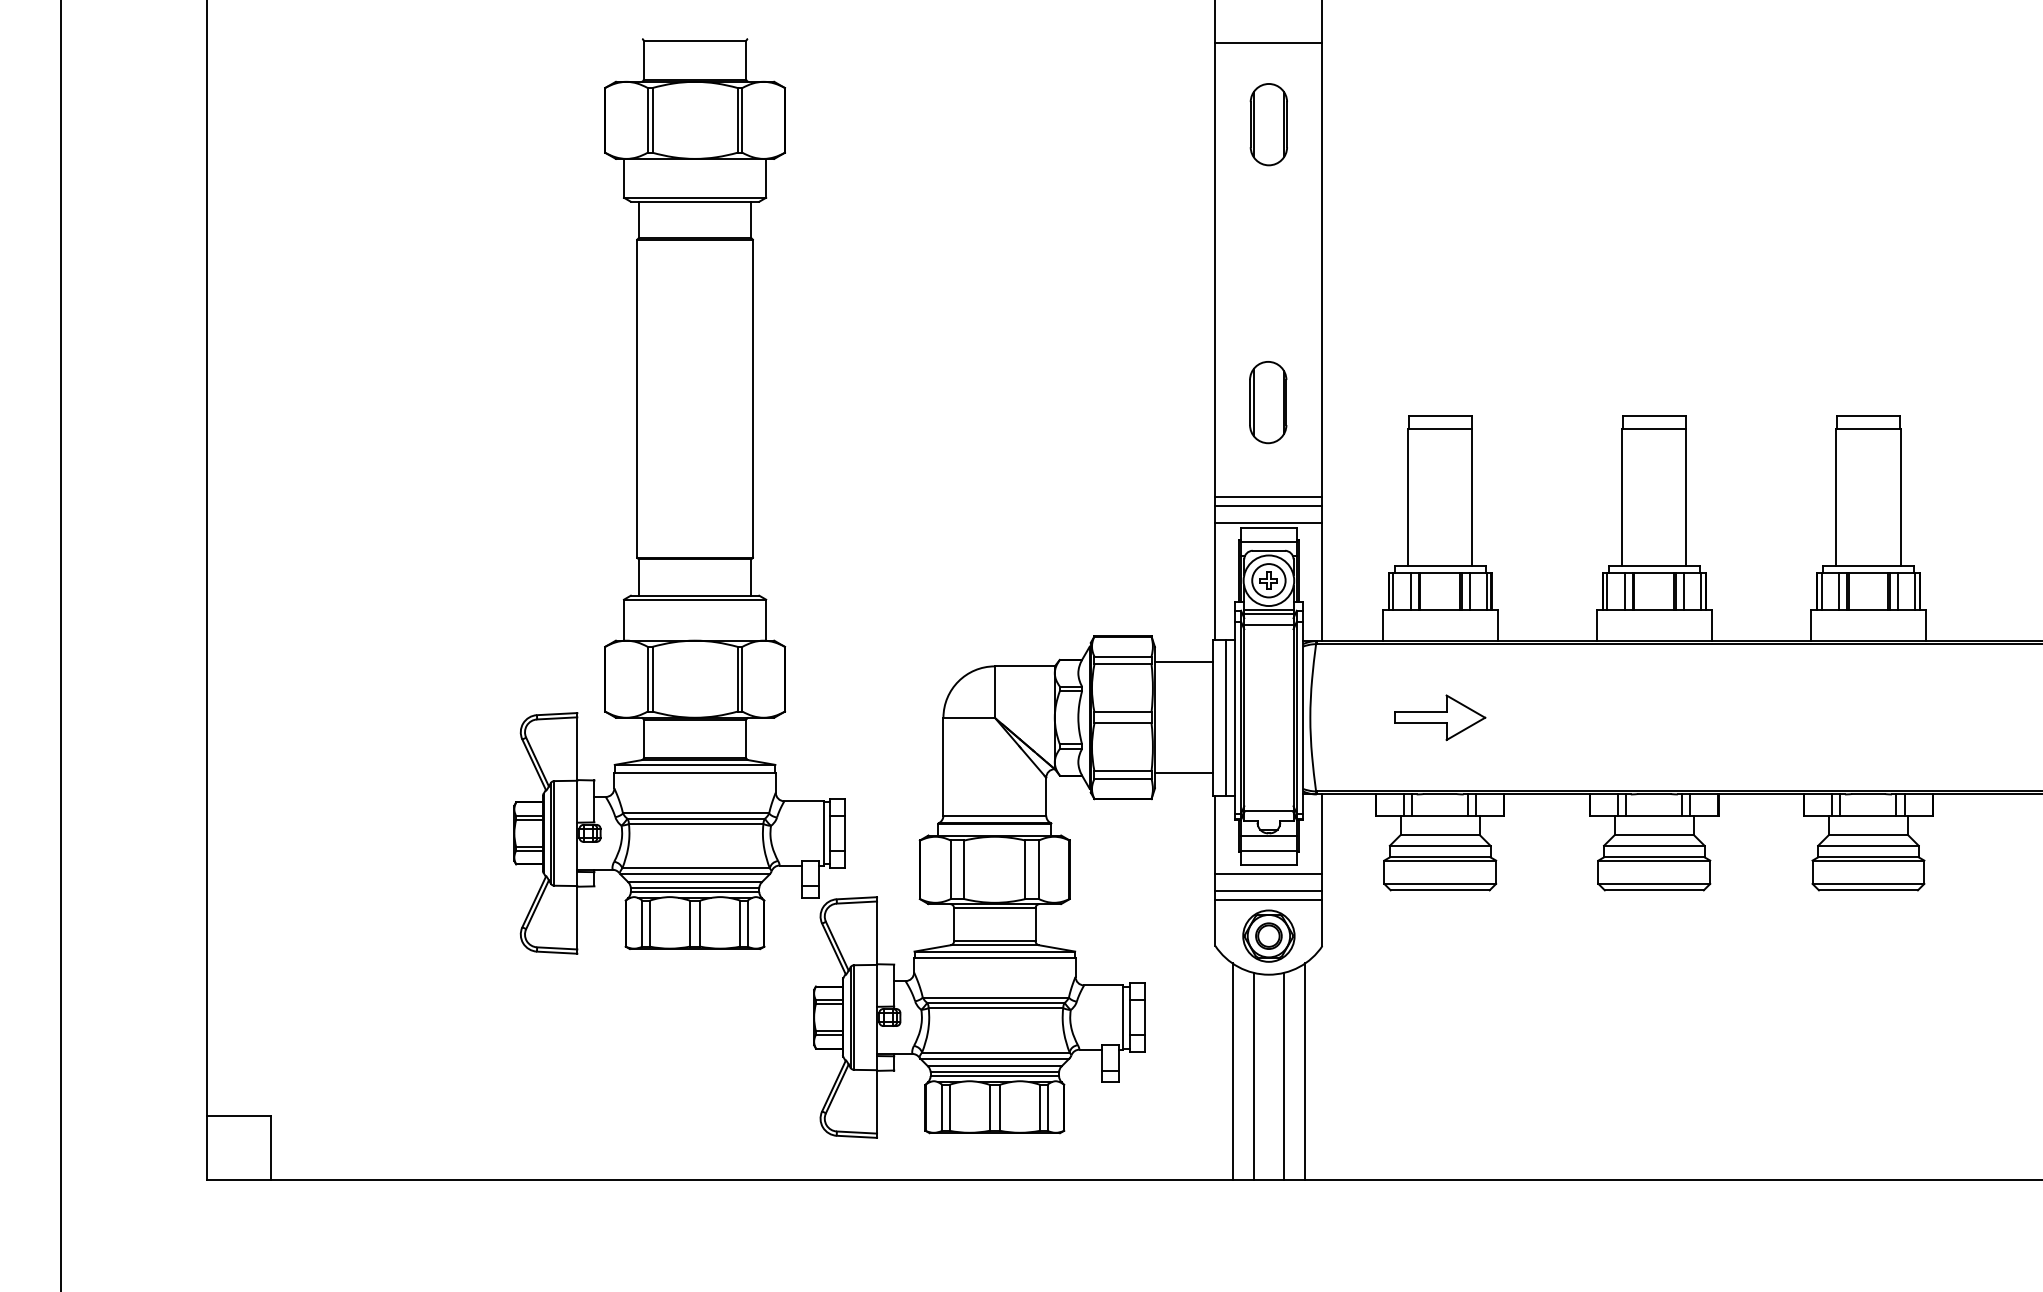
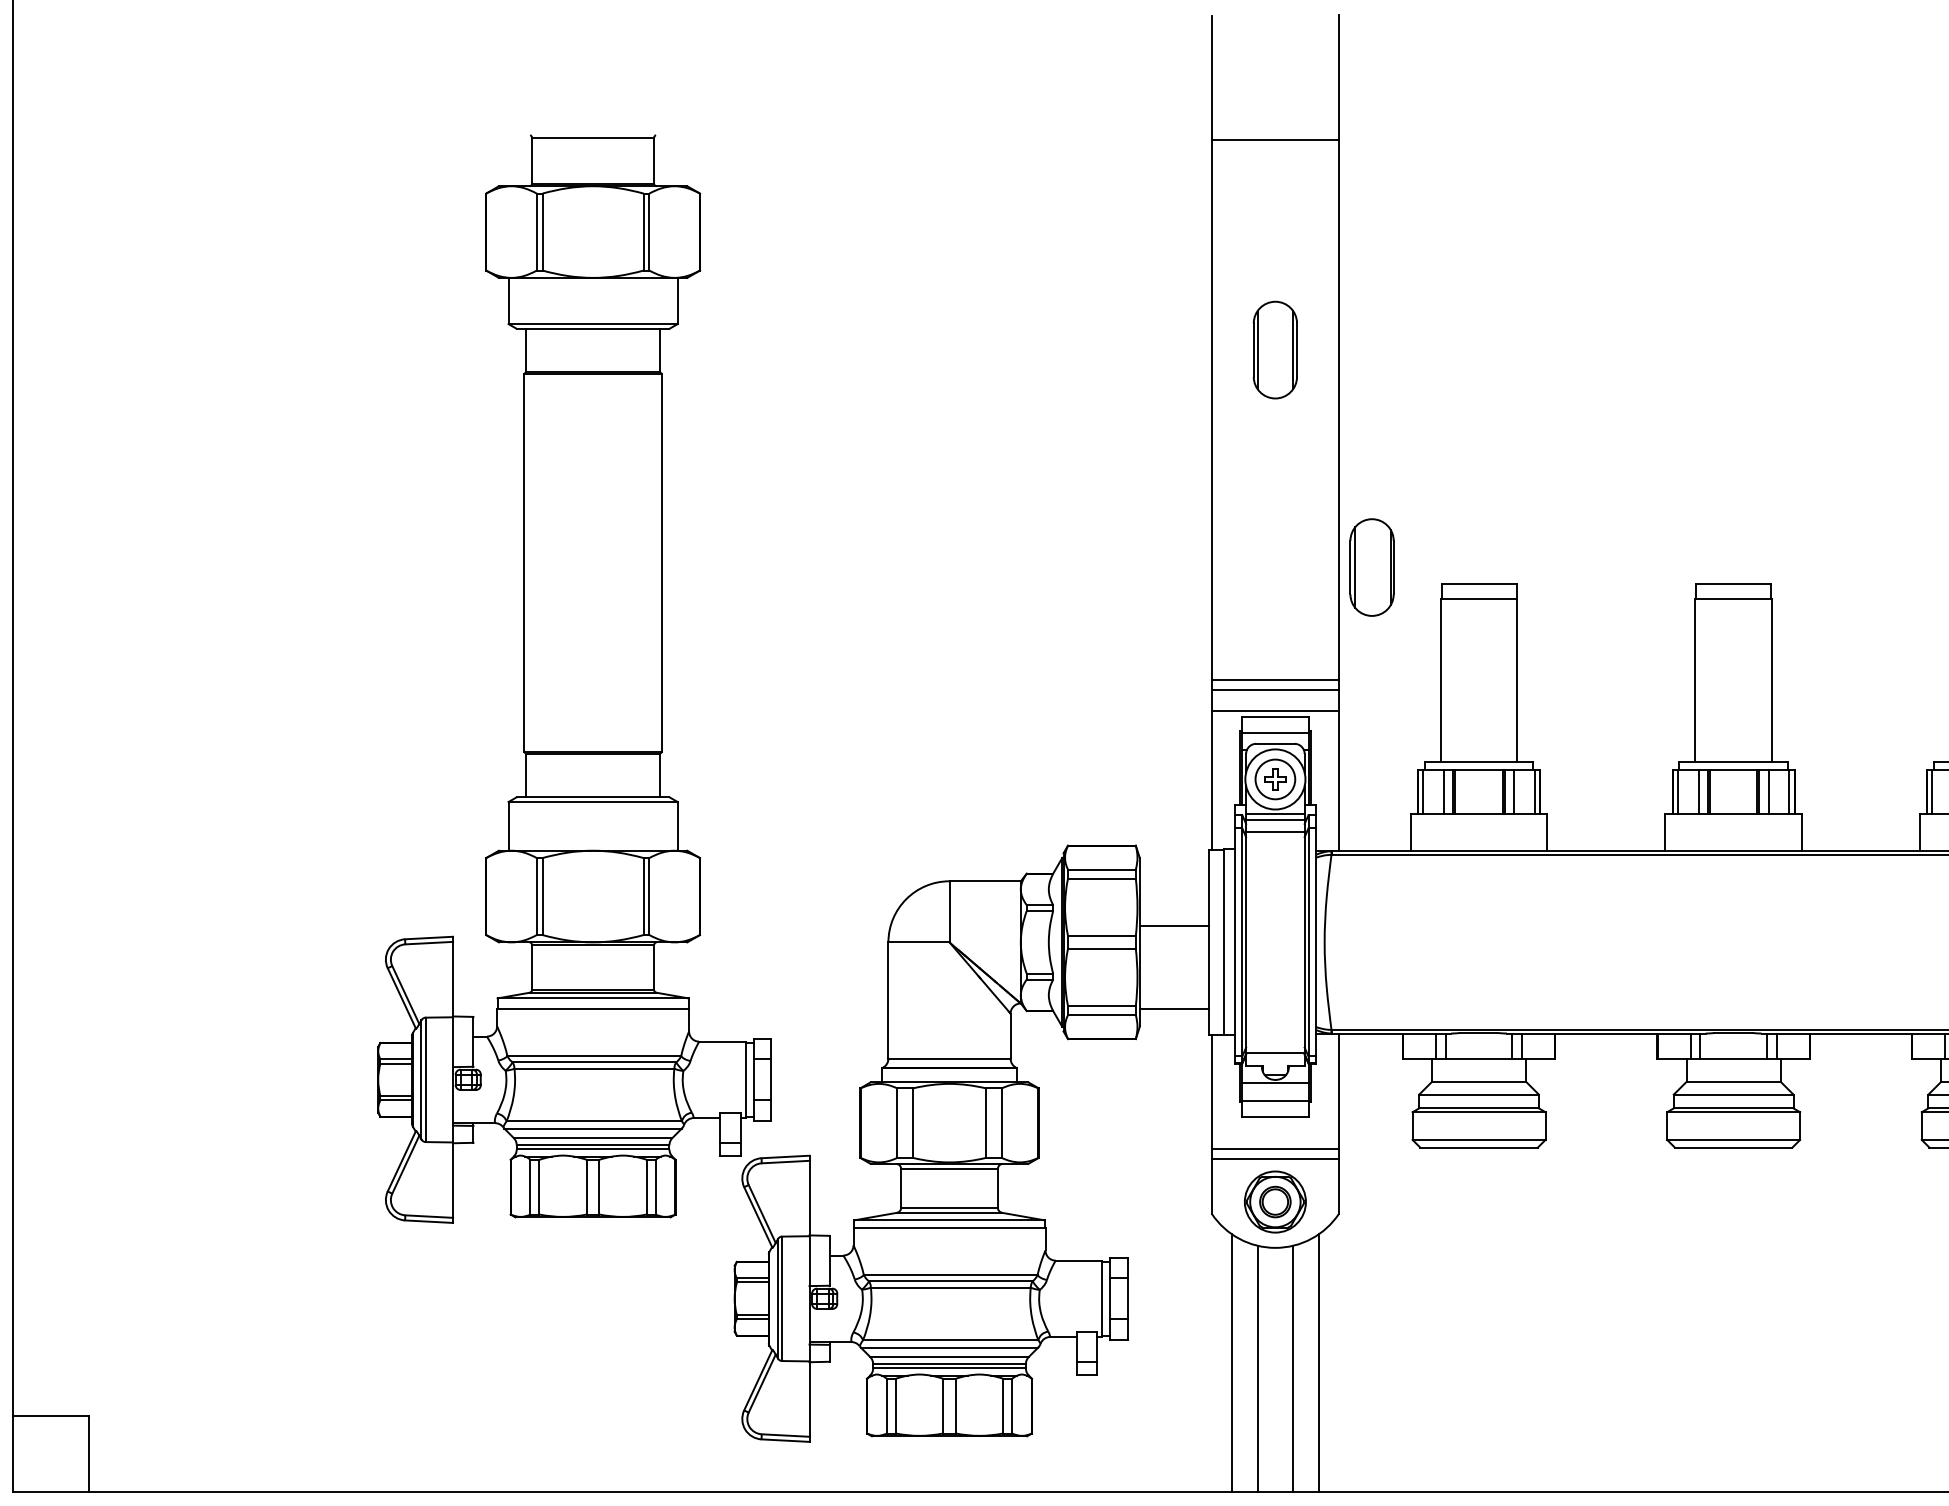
part: (1268, 124) -> (1274, 349), moved
part: (1268, 402) -> (1372, 567), moved
line: (1184, 662) -> (1175, 926), moved
part: (1440, 717) -> (1479, 942), removed
line: (1268, 874) -> (1274, 1128), removed

